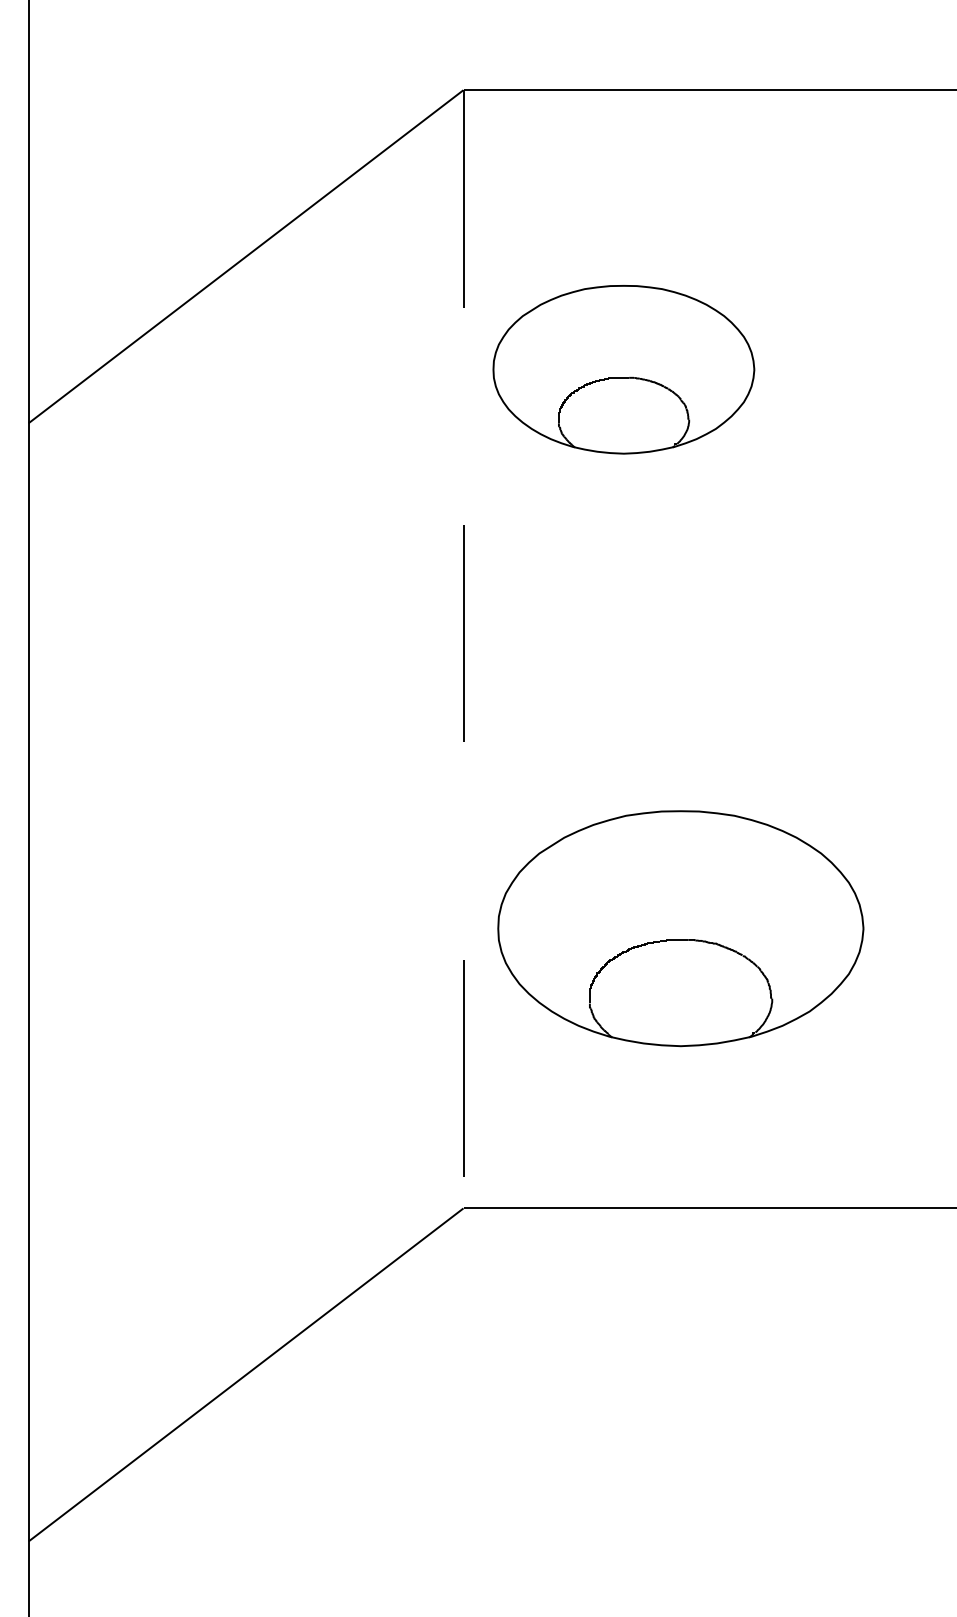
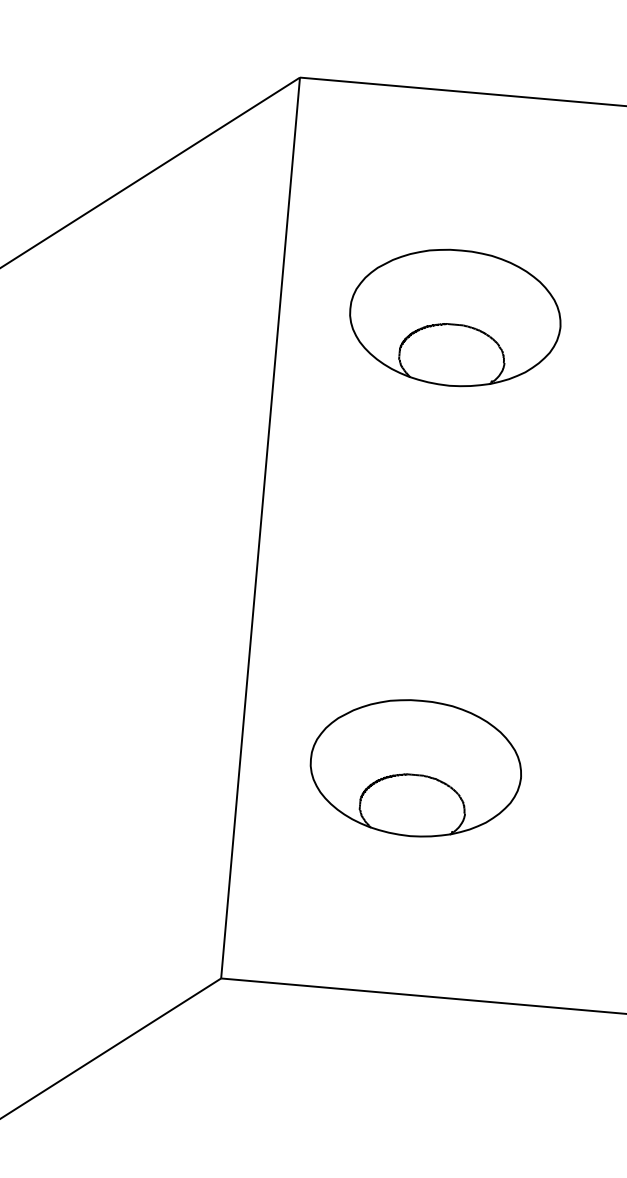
part: (623, 369) -> (455, 317), moved
line: (463, 649) -> (260, 528), dashed -> solid
part: (680, 928) -> (415, 768), size x0.71

